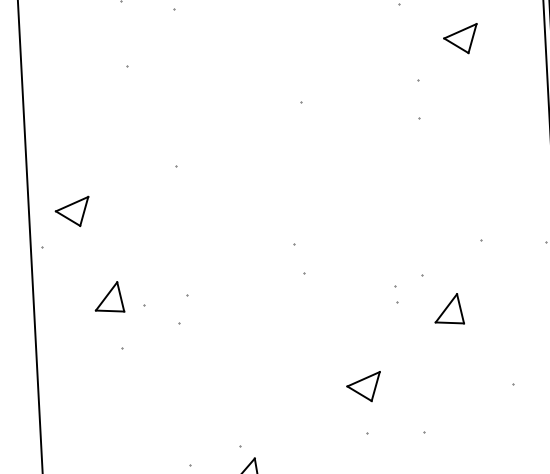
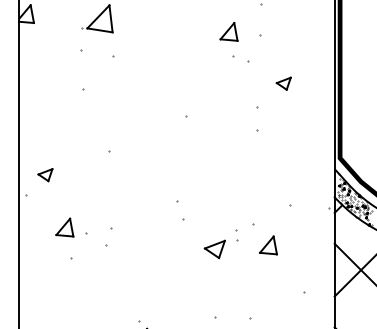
part: (460, 38) -> (283, 83), size x0.7
part: (72, 210) -> (45, 174), size x0.7
part: (363, 387) -> (214, 249), moved

